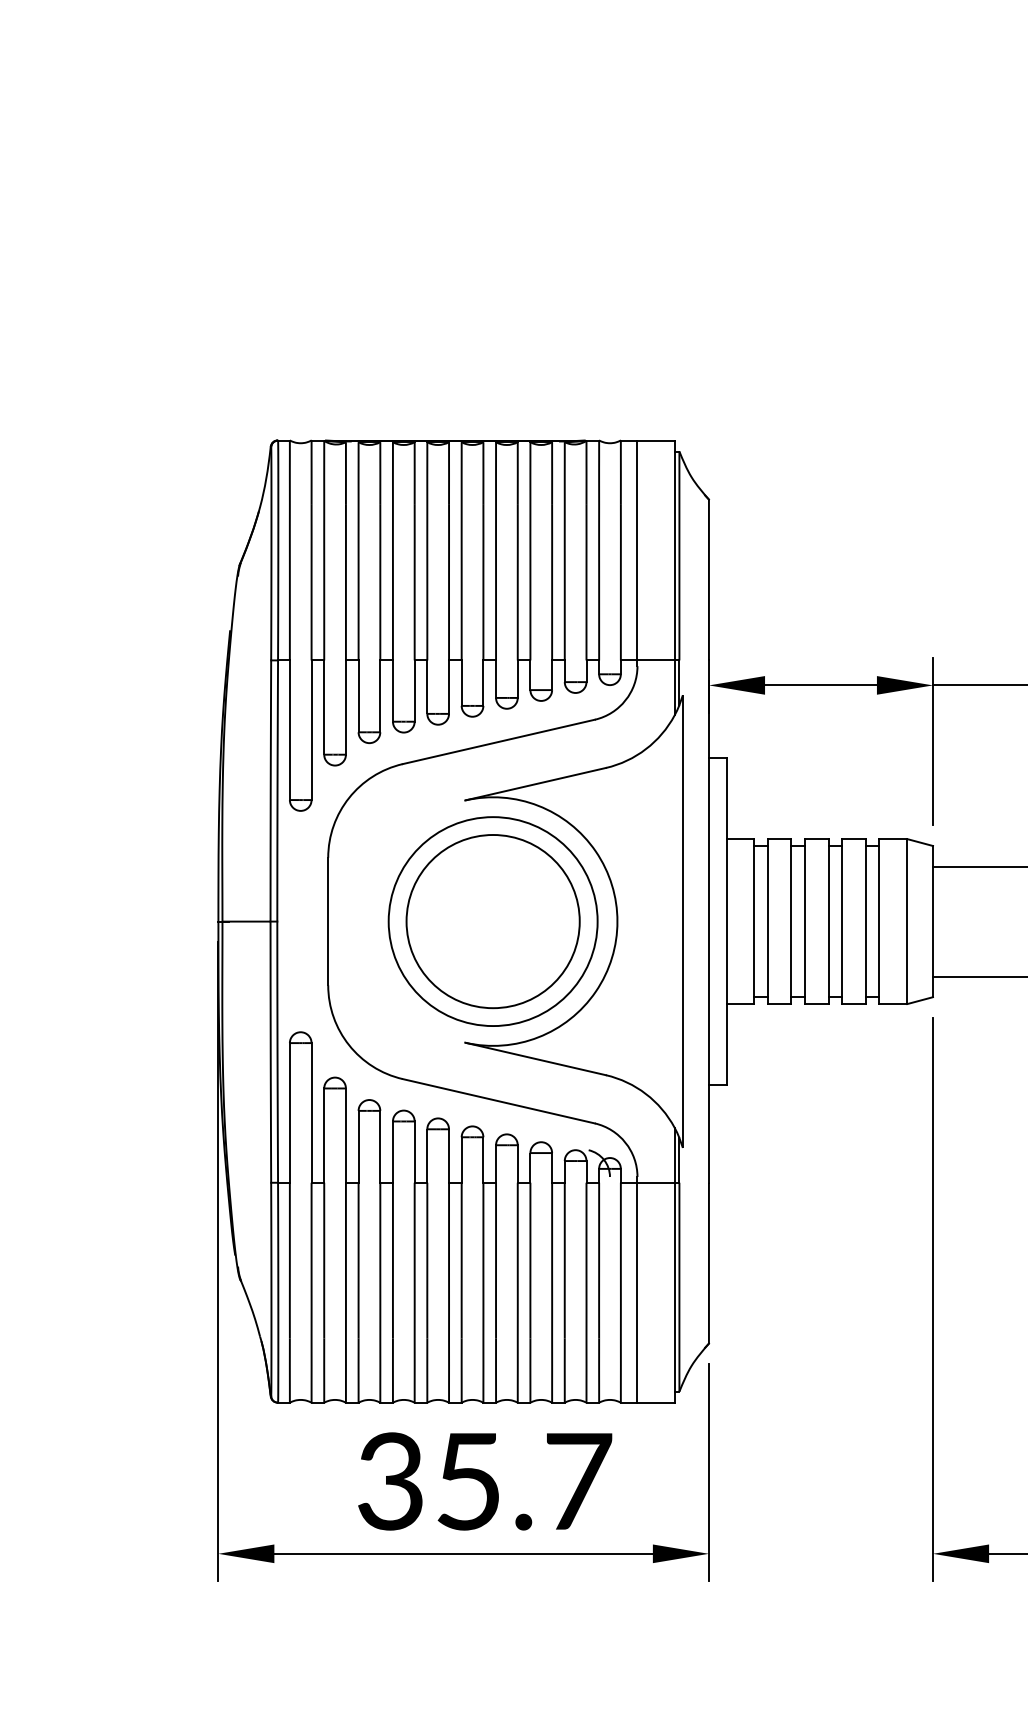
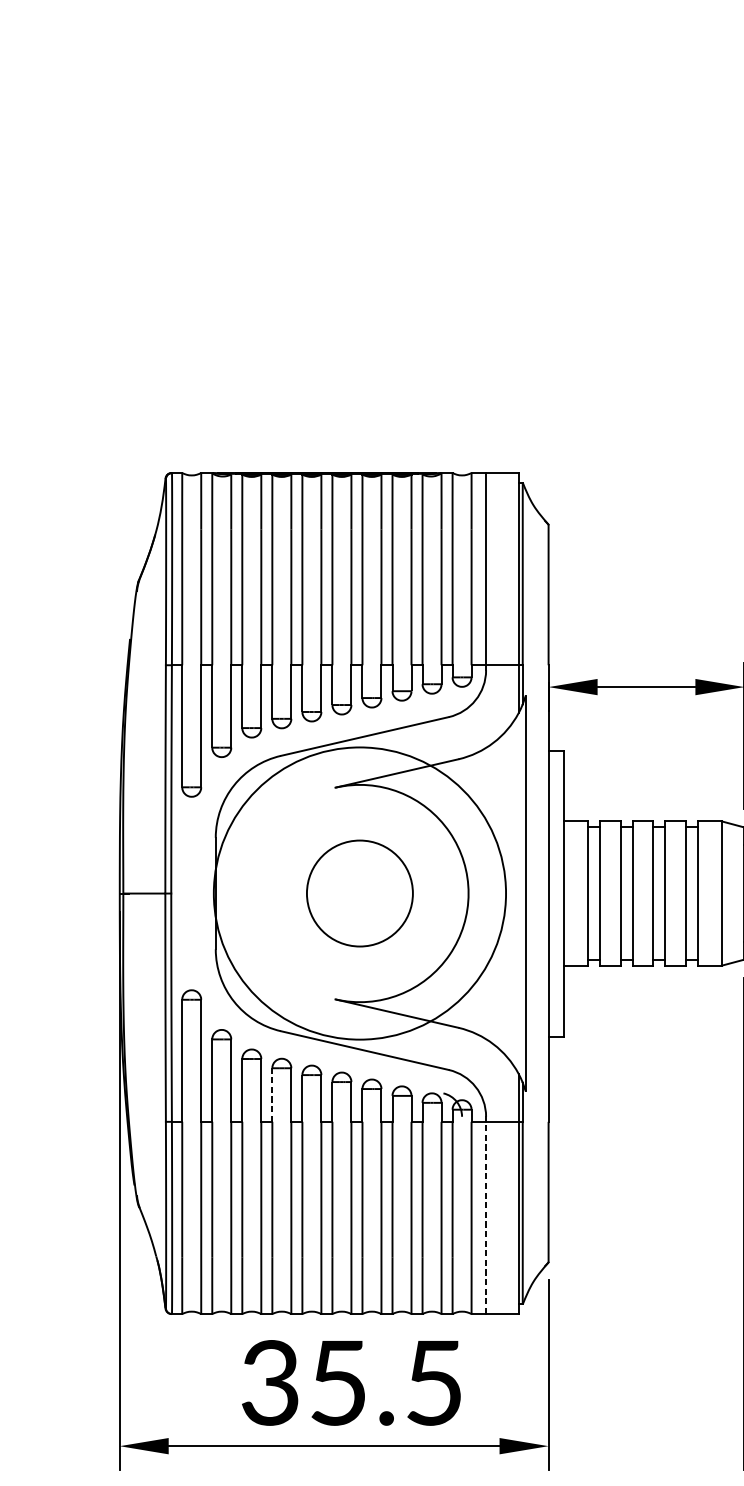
circle: (492, 921) -> (359, 893), size x0.7
circle: (492, 921) -> (359, 893), size x1.6
line: (392, 1152) -> (271, 1095), solid -> dashed
line: (637, 1292) -> (486, 1217), solid -> dashed
text: (579, 1481) -> (435, 1382), 35.7 -> 35.5

